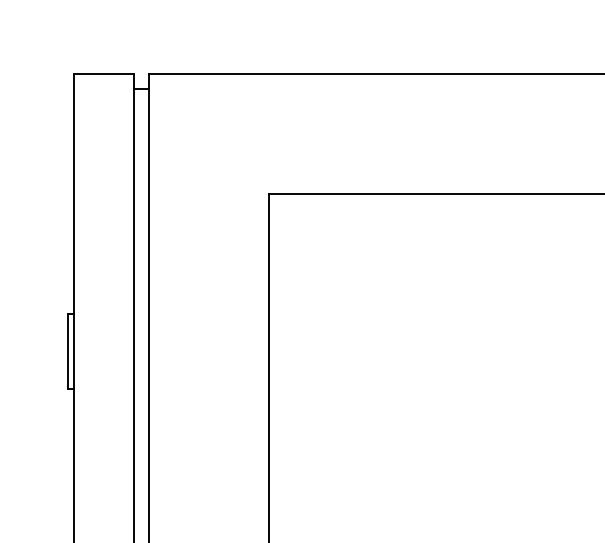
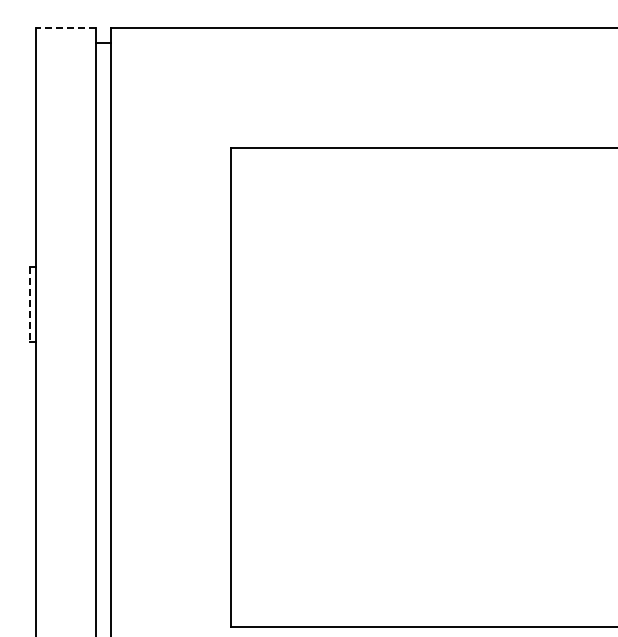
line: (103, 73) -> (65, 27), solid -> dashed
line: (67, 351) -> (29, 305), solid -> dashed

